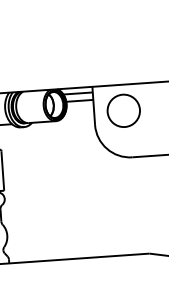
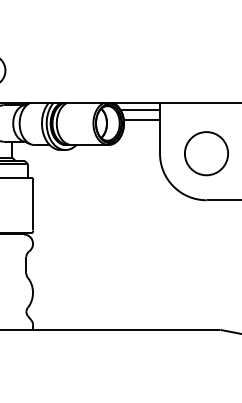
part: (123, 110) -> (206, 153), moved

